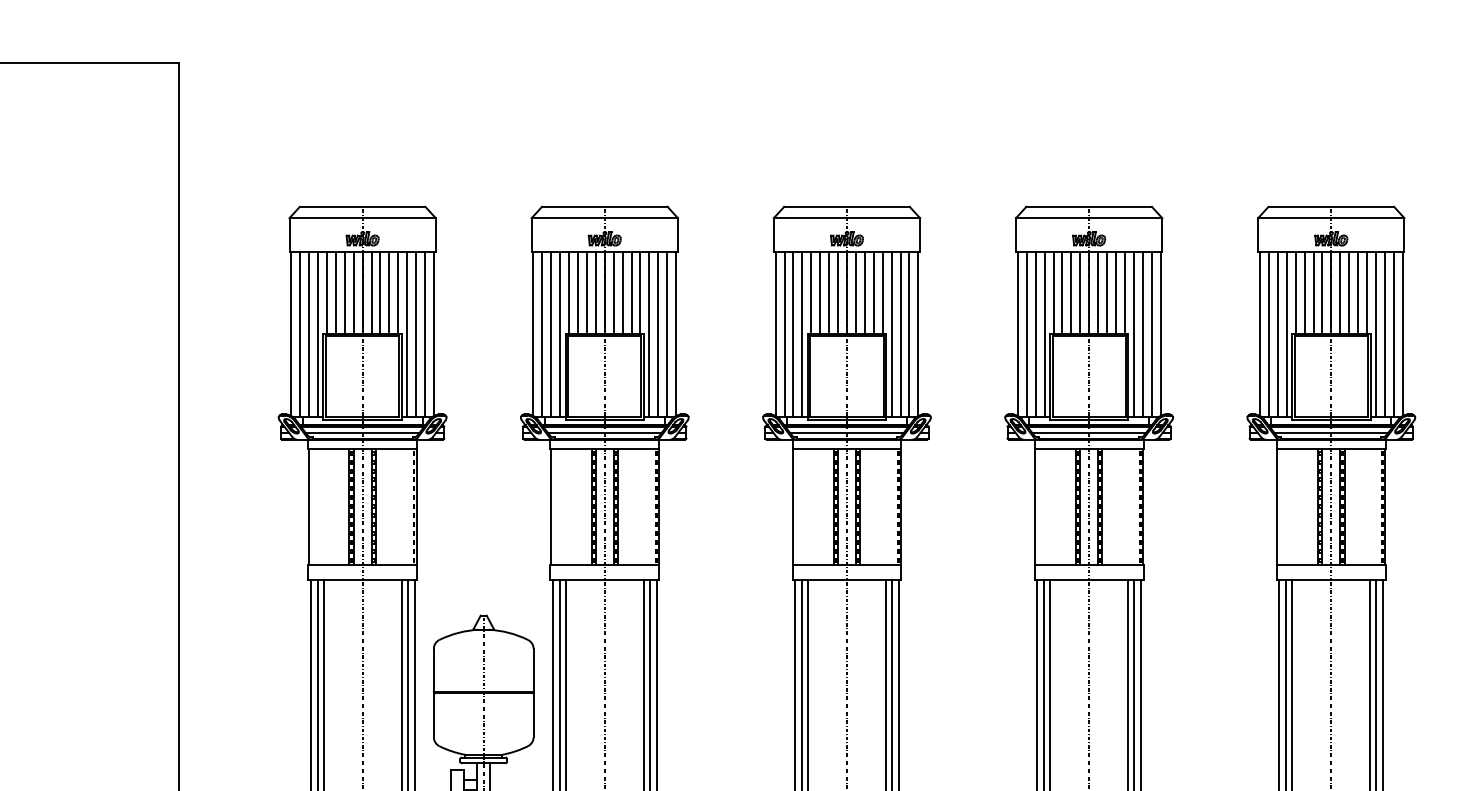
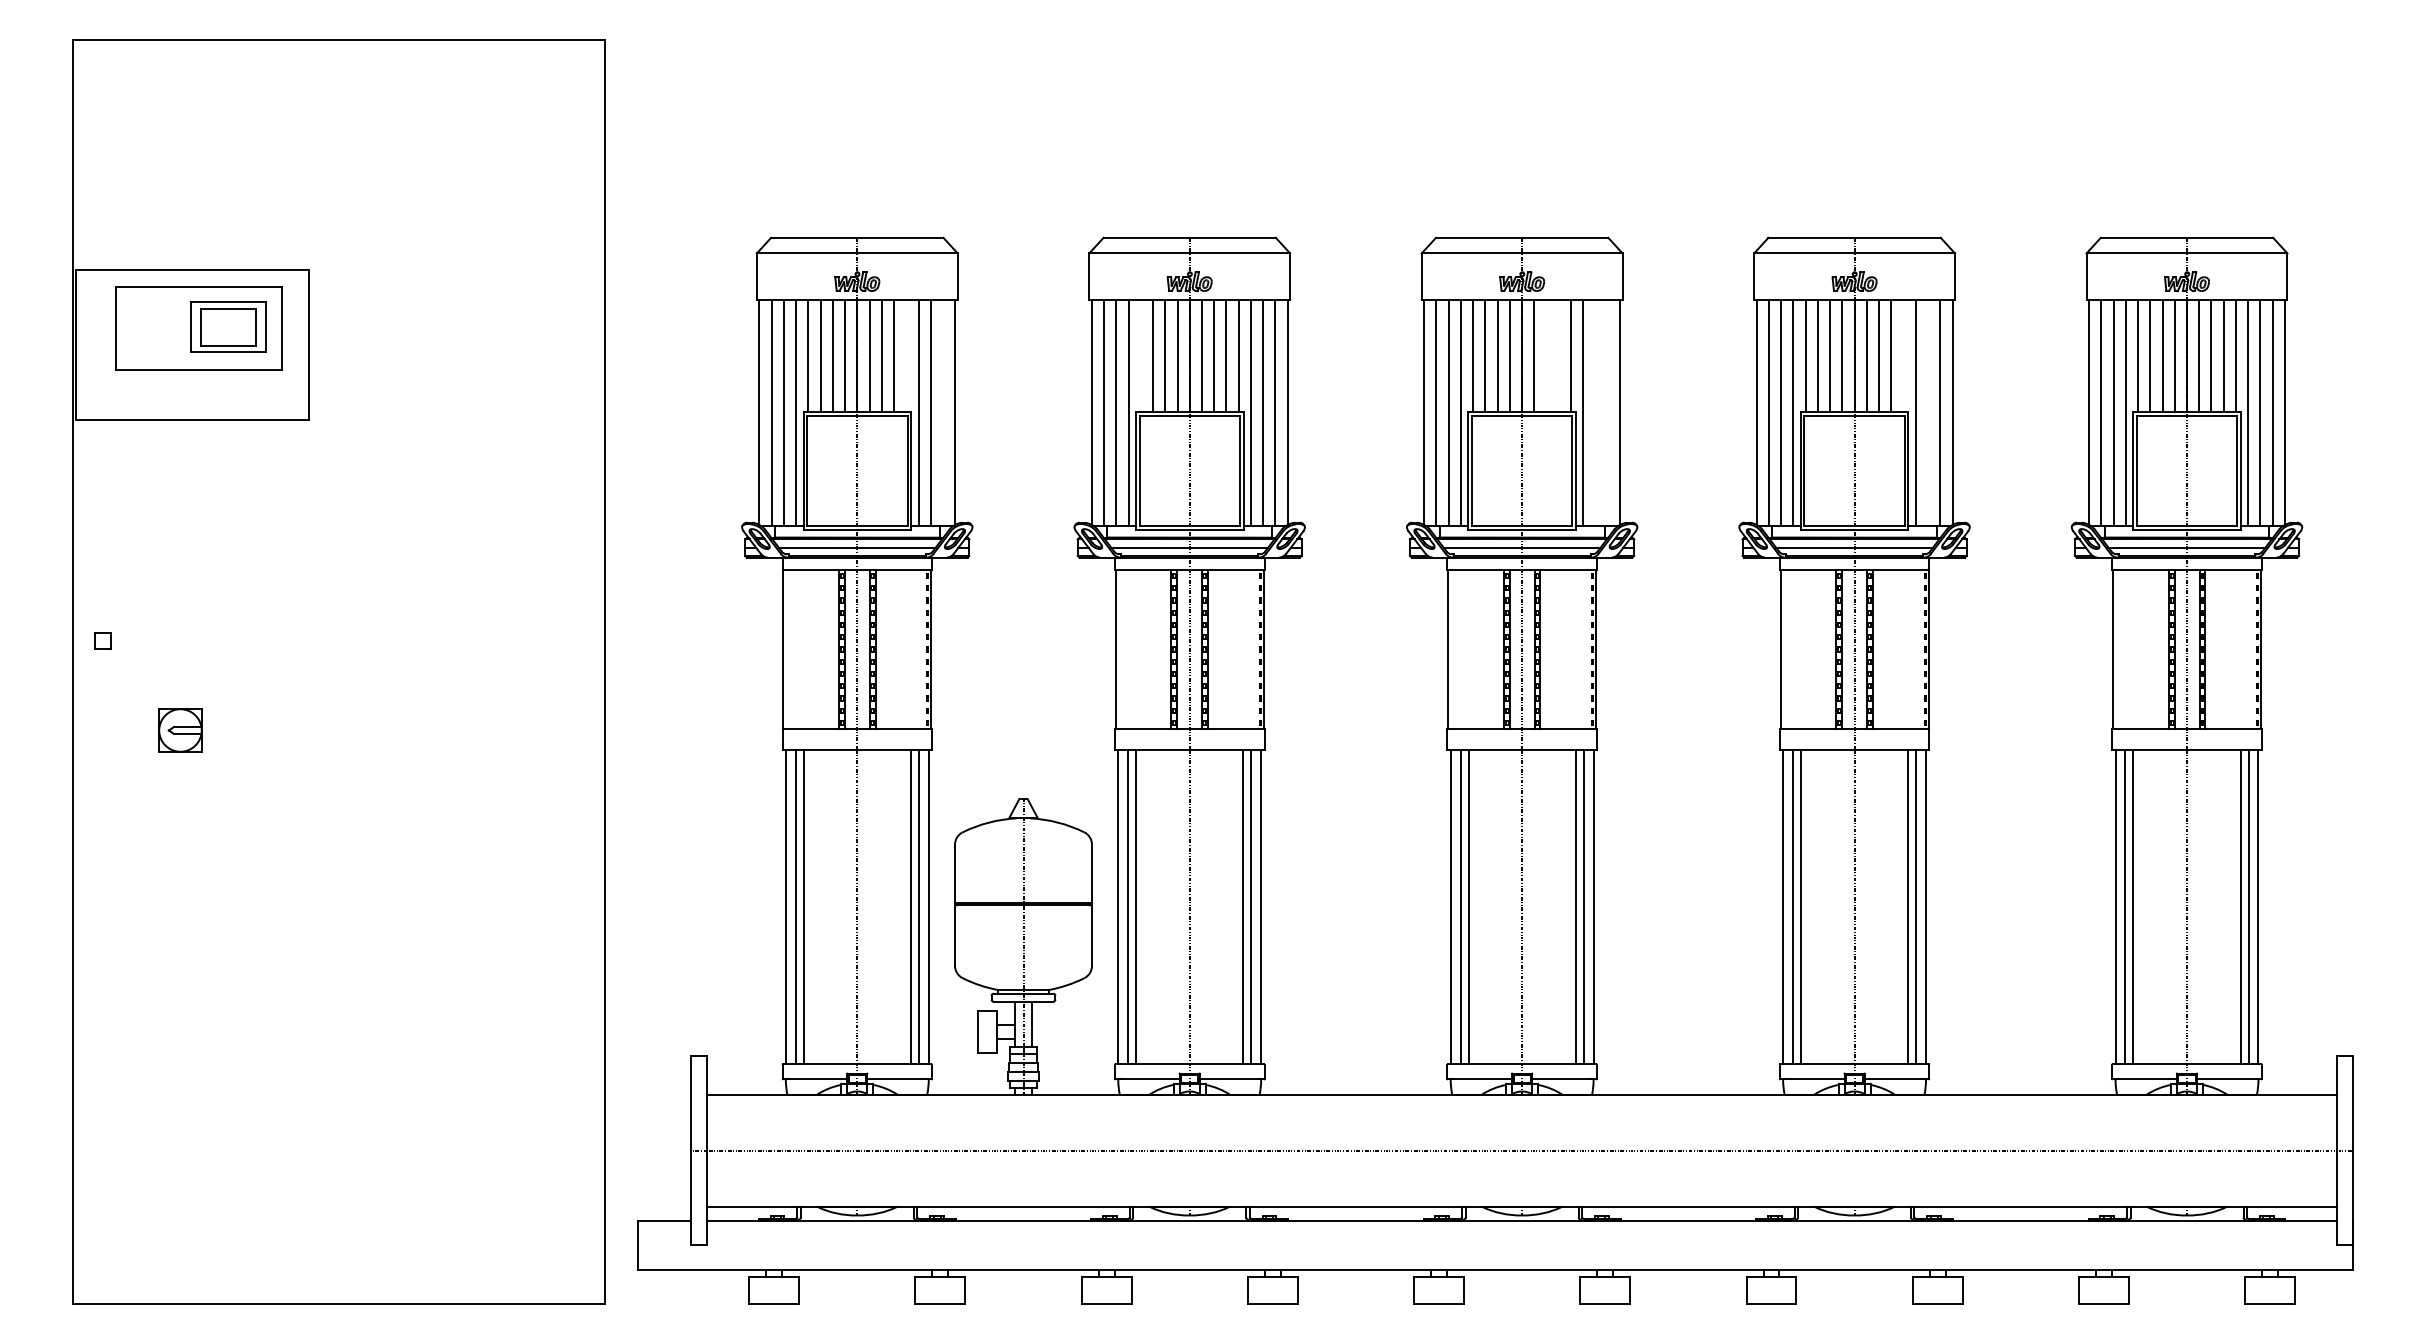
line: (398, 292) -> (906, 355), removed
line: (568, 292) -> (1140, 355), removed
line: (864, 292) -> (1546, 355), removed
line: (873, 292) -> (1558, 355), removed
line: (1124, 292) -> (1903, 355), removed
line: (425, 334) -> (943, 412), removed
line: (900, 334) -> (1595, 412), removed
line: (909, 334) -> (1607, 412), removed
line: (1143, 334) -> (1928, 412), removed

